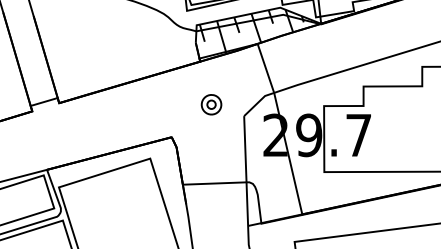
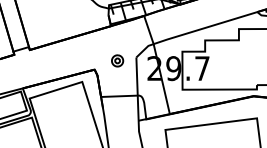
part: (211, 103) -> (117, 60), moved

